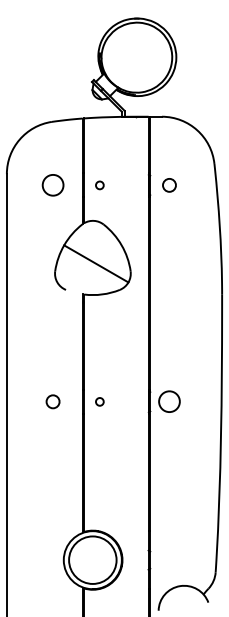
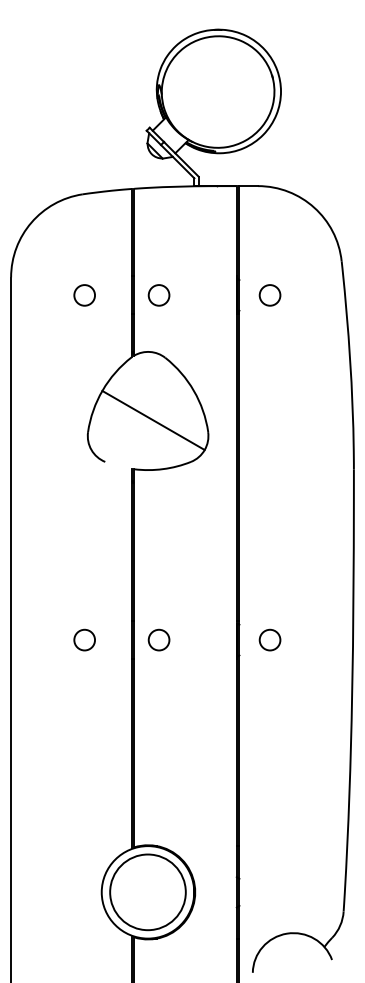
circle: (52, 185) -> (83, 295), size x0.62
circle: (99, 185) -> (158, 295), size x1.67
circle: (99, 401) -> (158, 639), size x1.67
circle: (169, 401) -> (270, 639), size x0.62

